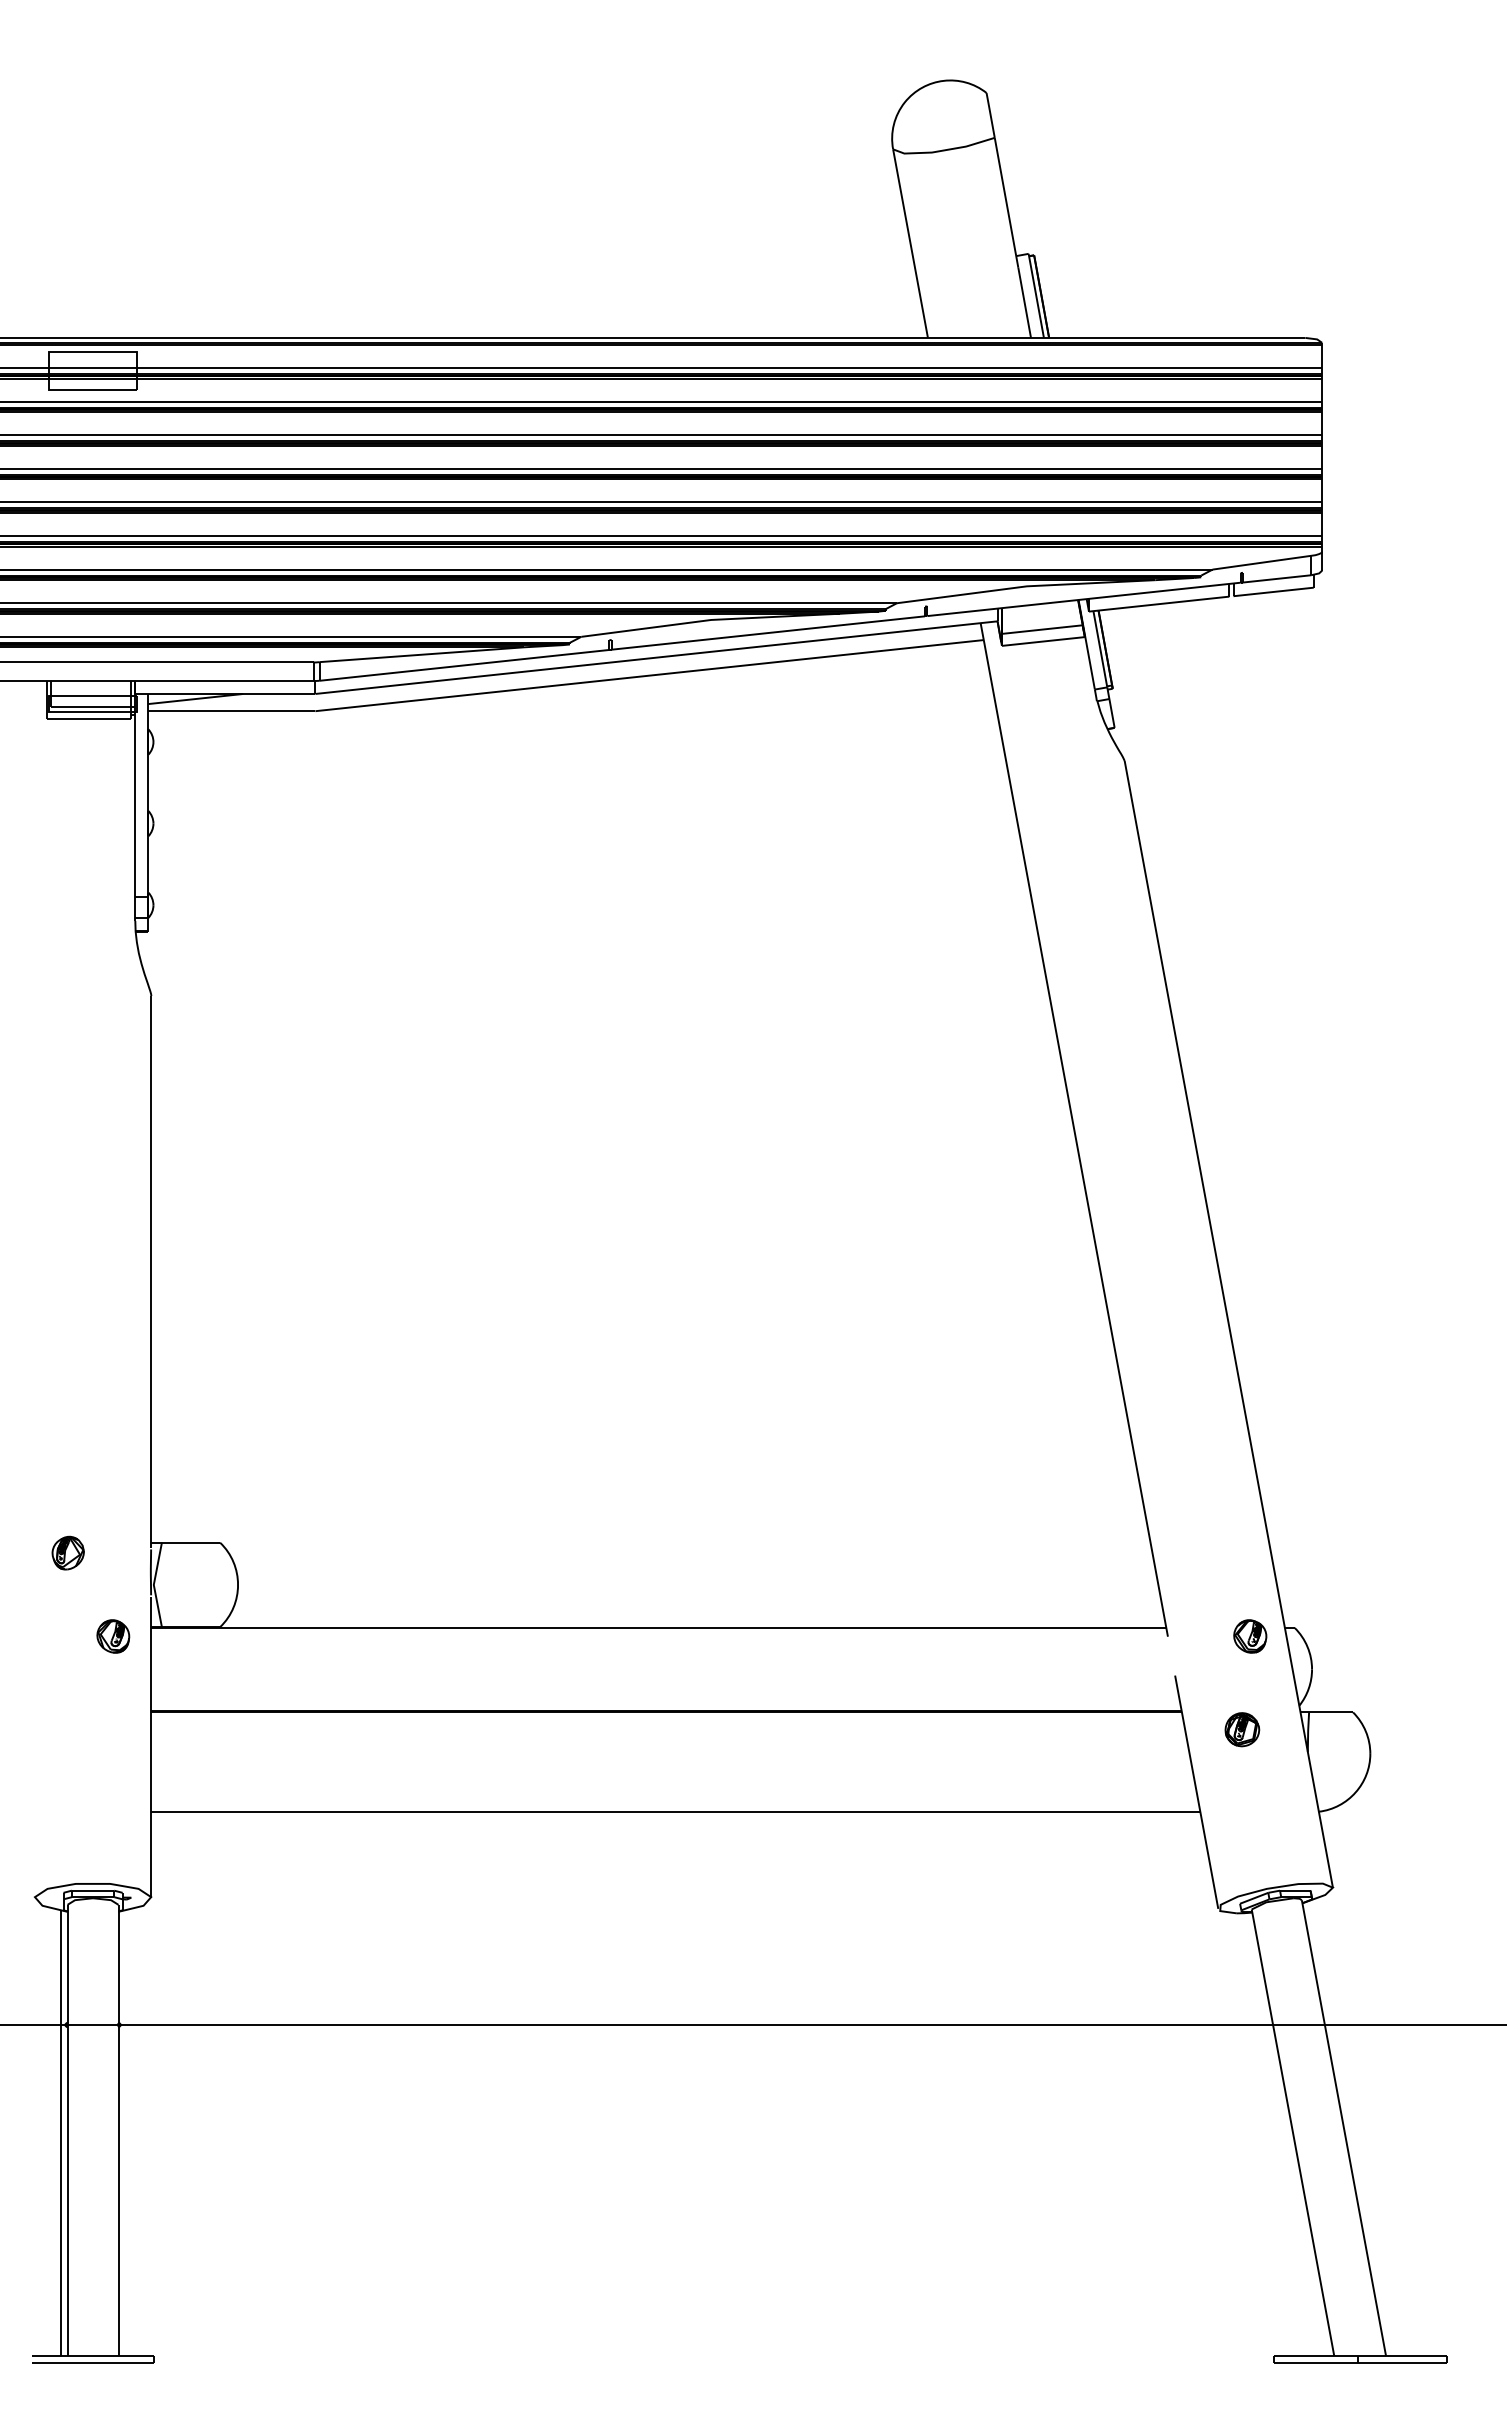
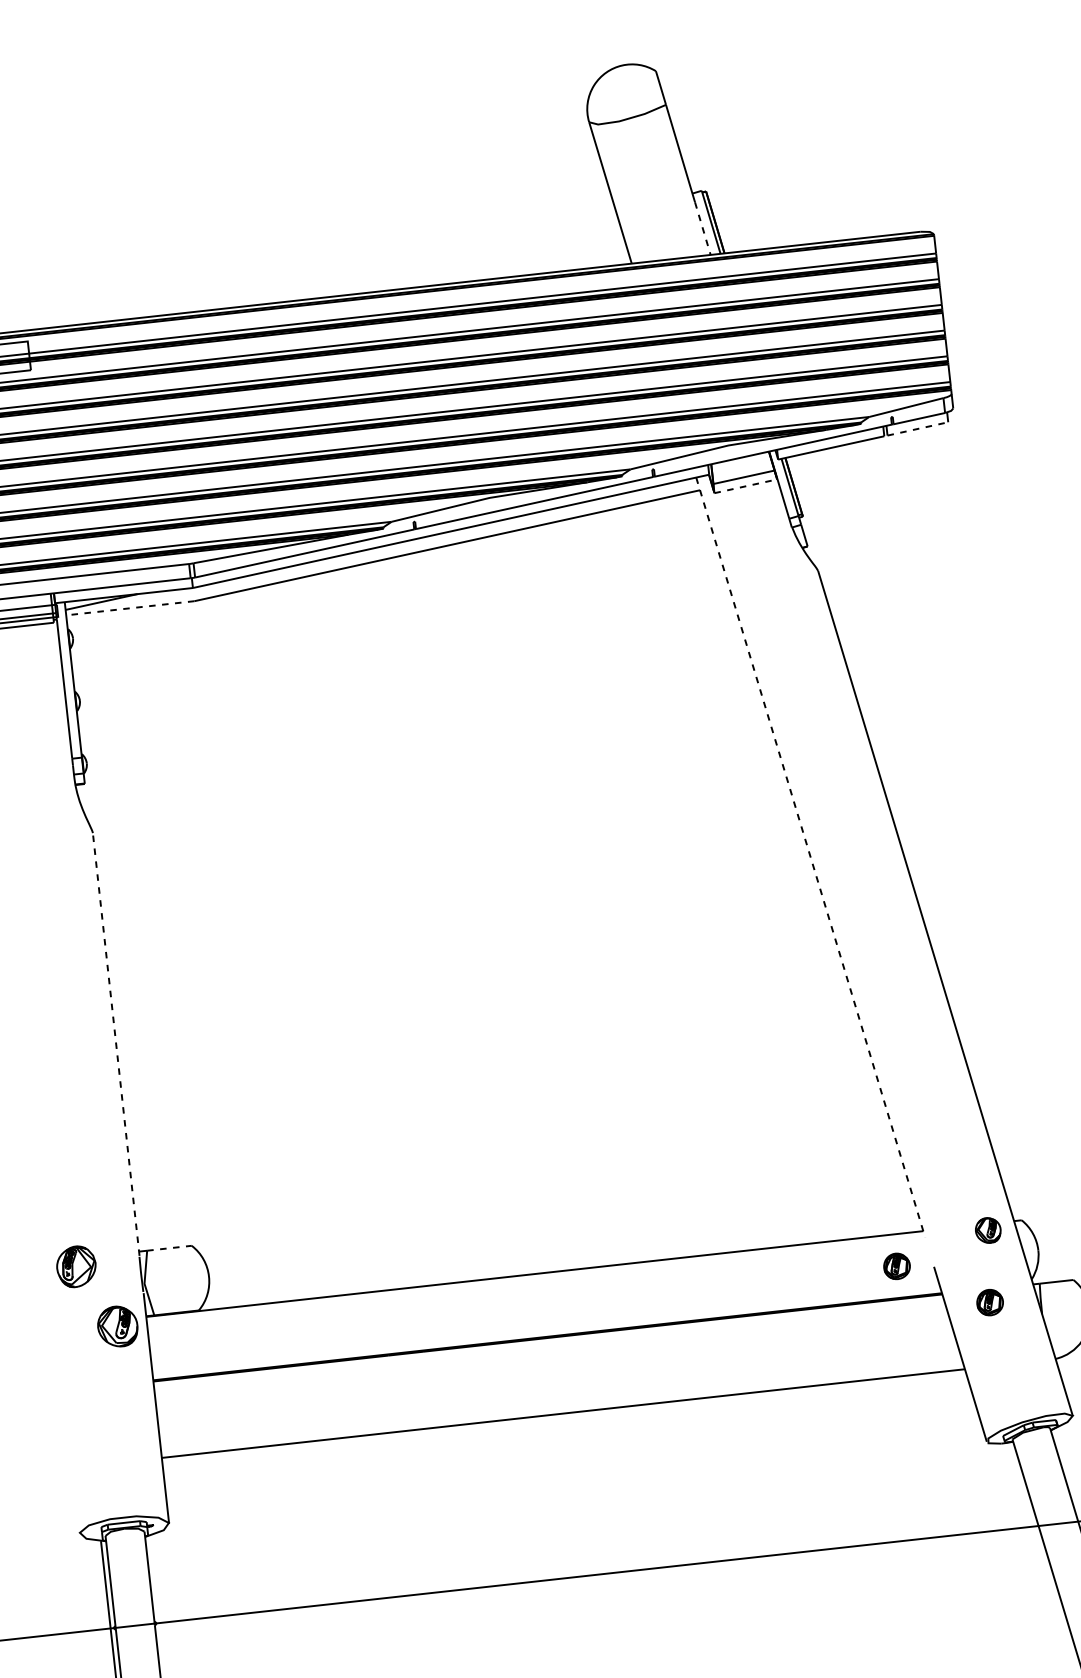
line: (1024, 302) -> (702, 228), solid -> dashed
line: (1274, 591) -> (918, 428), solid -> dashed
line: (1043, 641) -> (745, 486), solid -> dashed
line: (231, 711) -> (130, 608), solid -> dashed
line: (1074, 1130) -> (810, 858), solid -> dashed
line: (151, 1271) -> (116, 1043), solid -> dashed
line: (191, 1542) -> (169, 1248), solid -> dashed
part: (67, 1552) -> (75, 1266), size x1.6
part: (113, 1636) -> (118, 1326), size x1.6
part: (1127, 1669) -> (897, 1266), added

